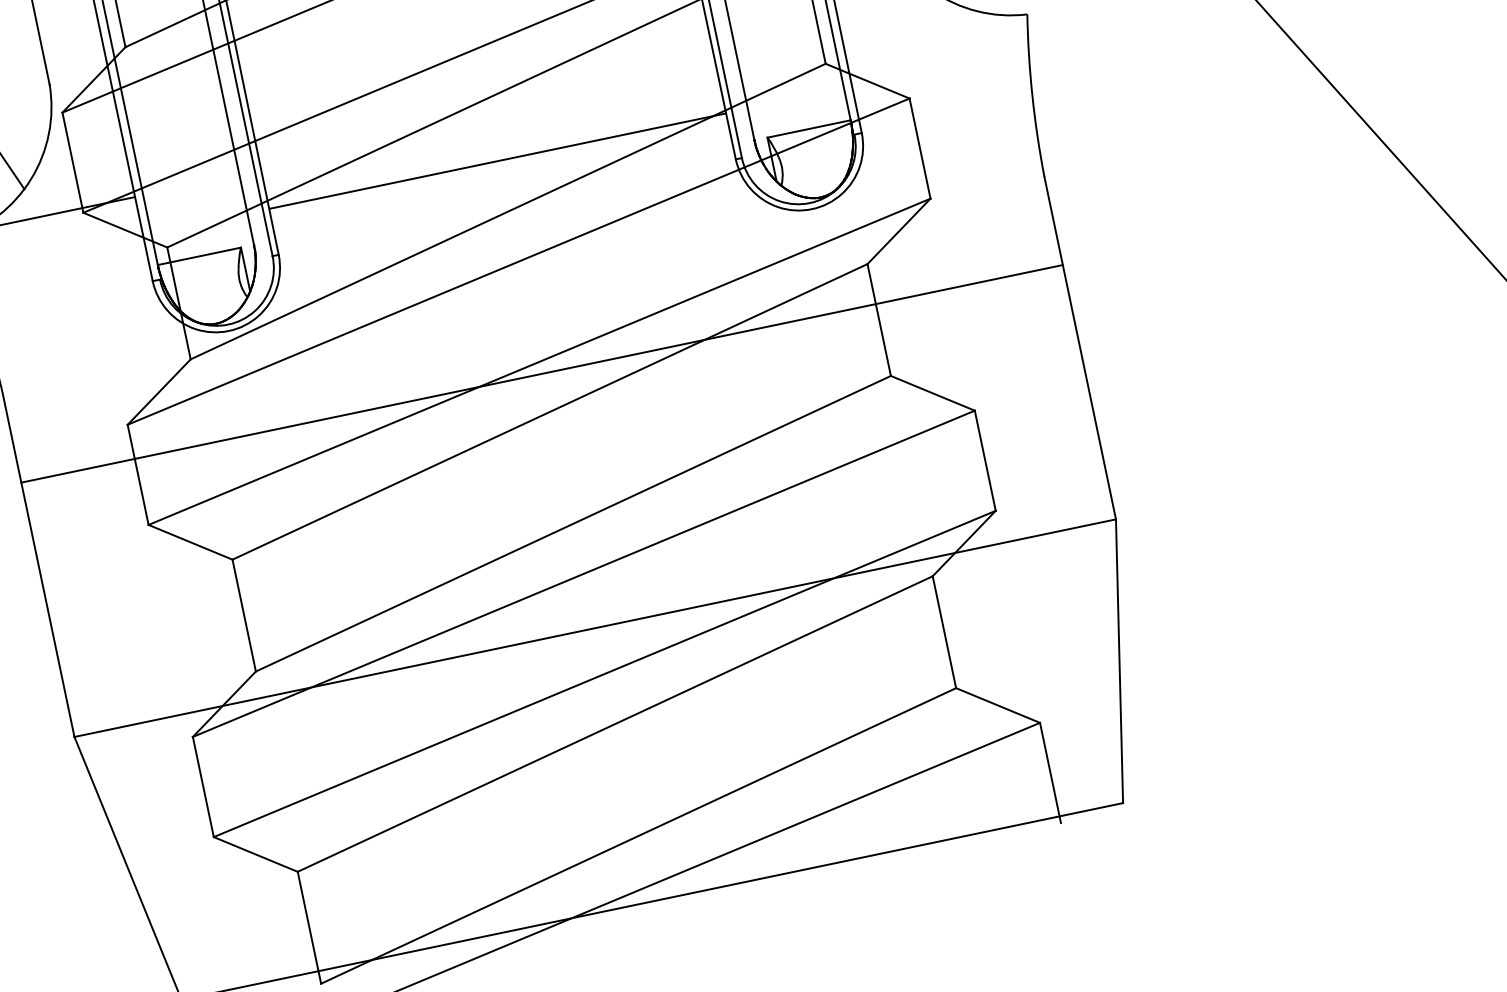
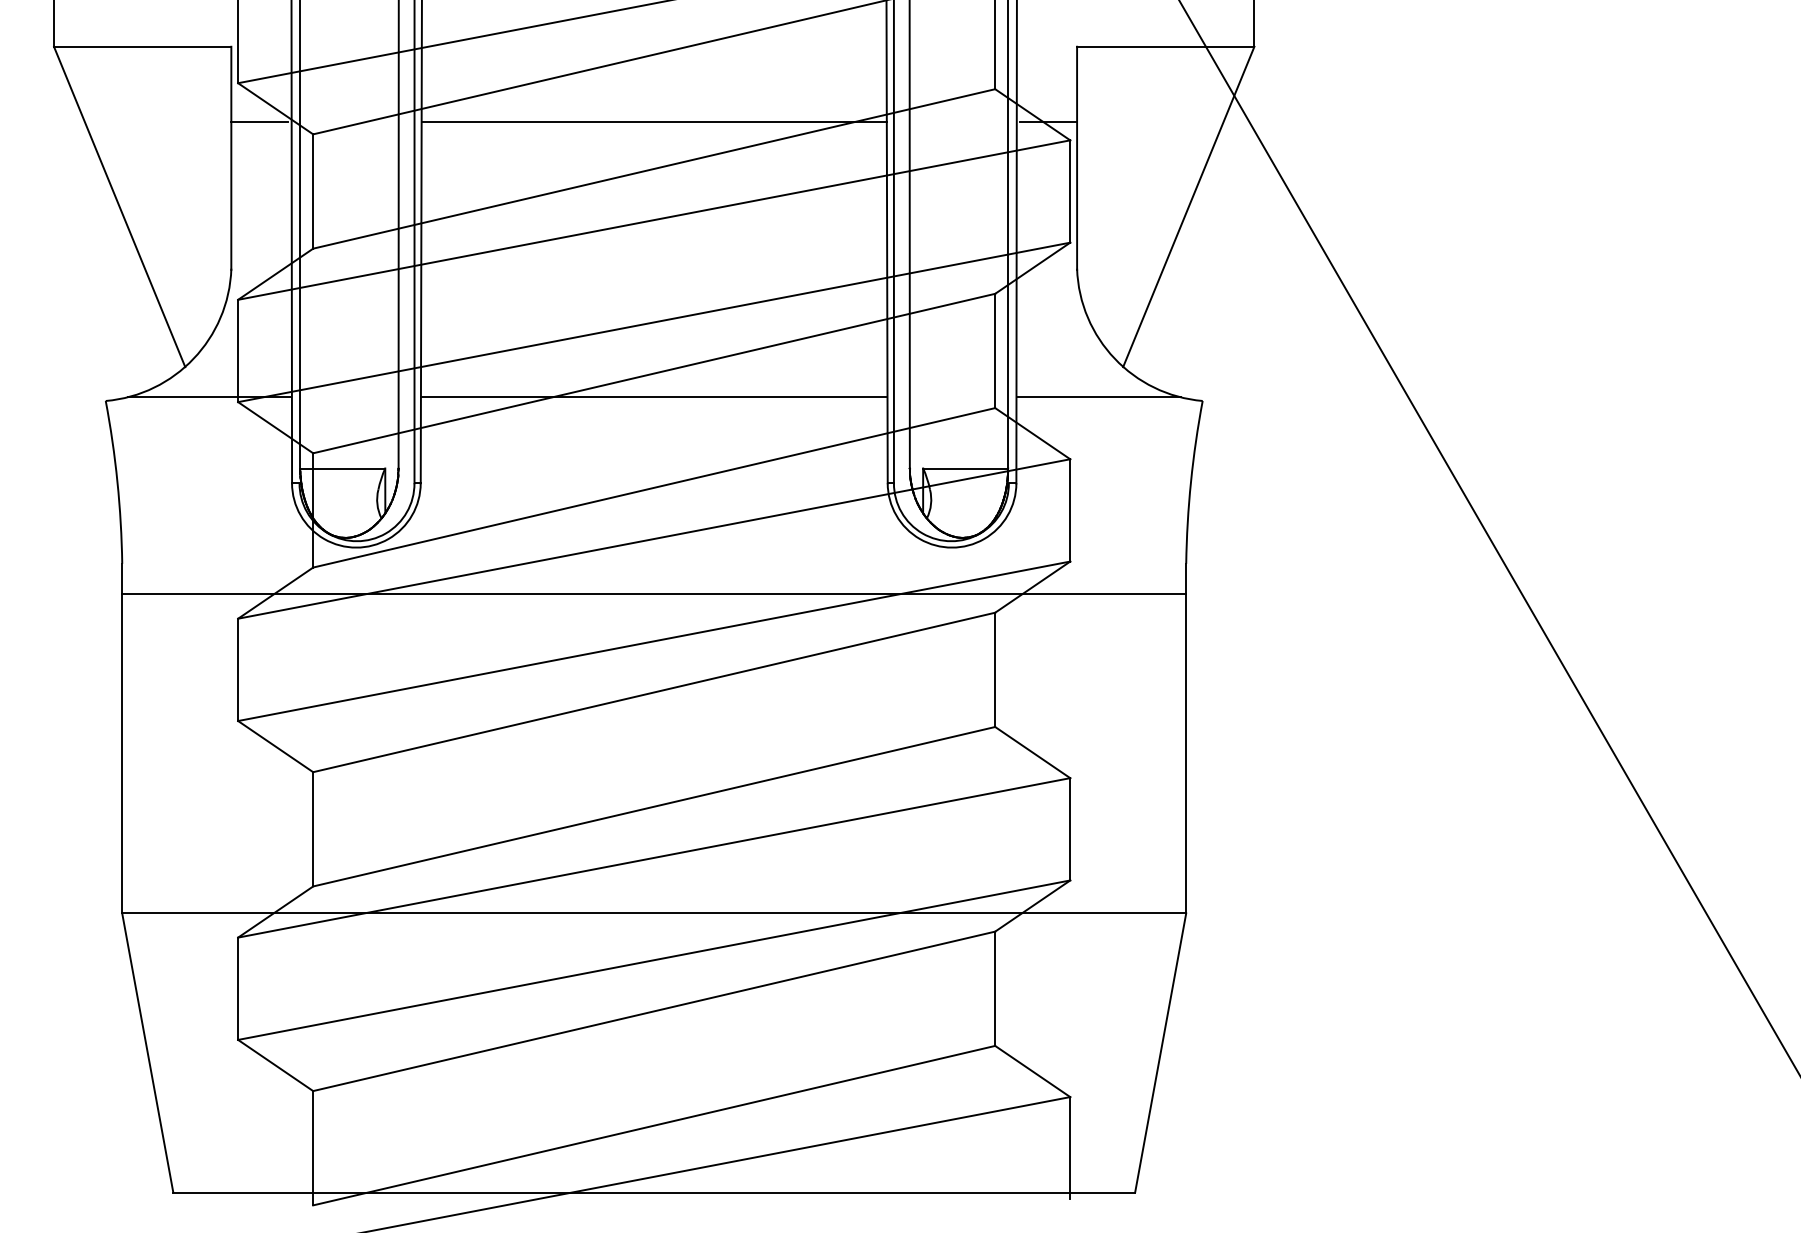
line: (924, 32) -> (1098, 397), added
line: (496, 161) -> (653, 397), moved
line: (542, 373) -> (654, 593), moved

